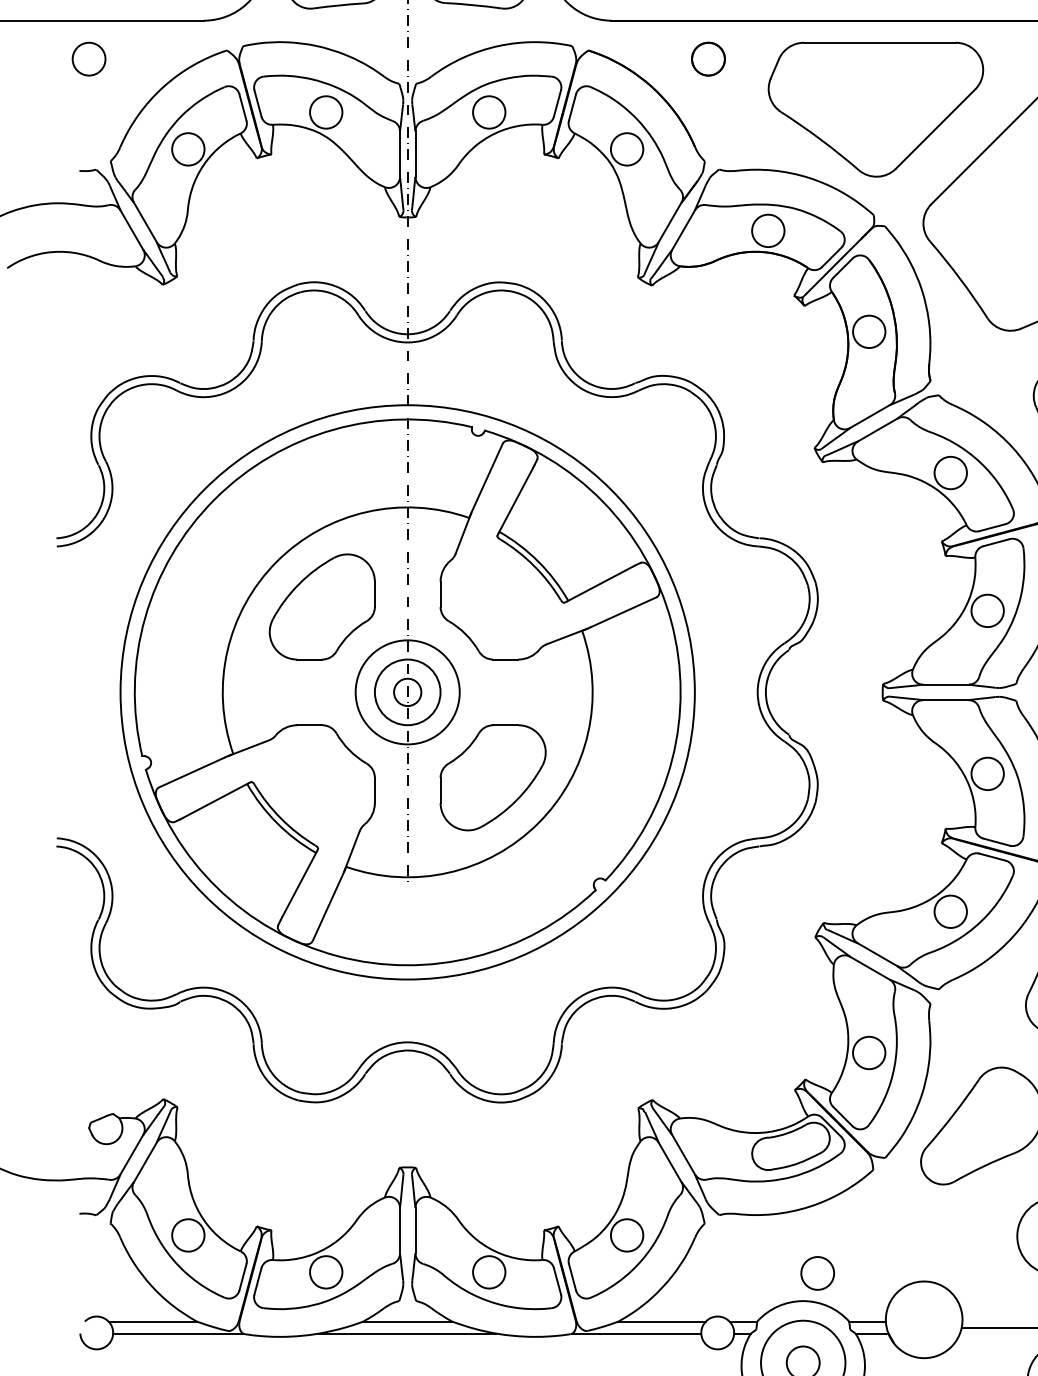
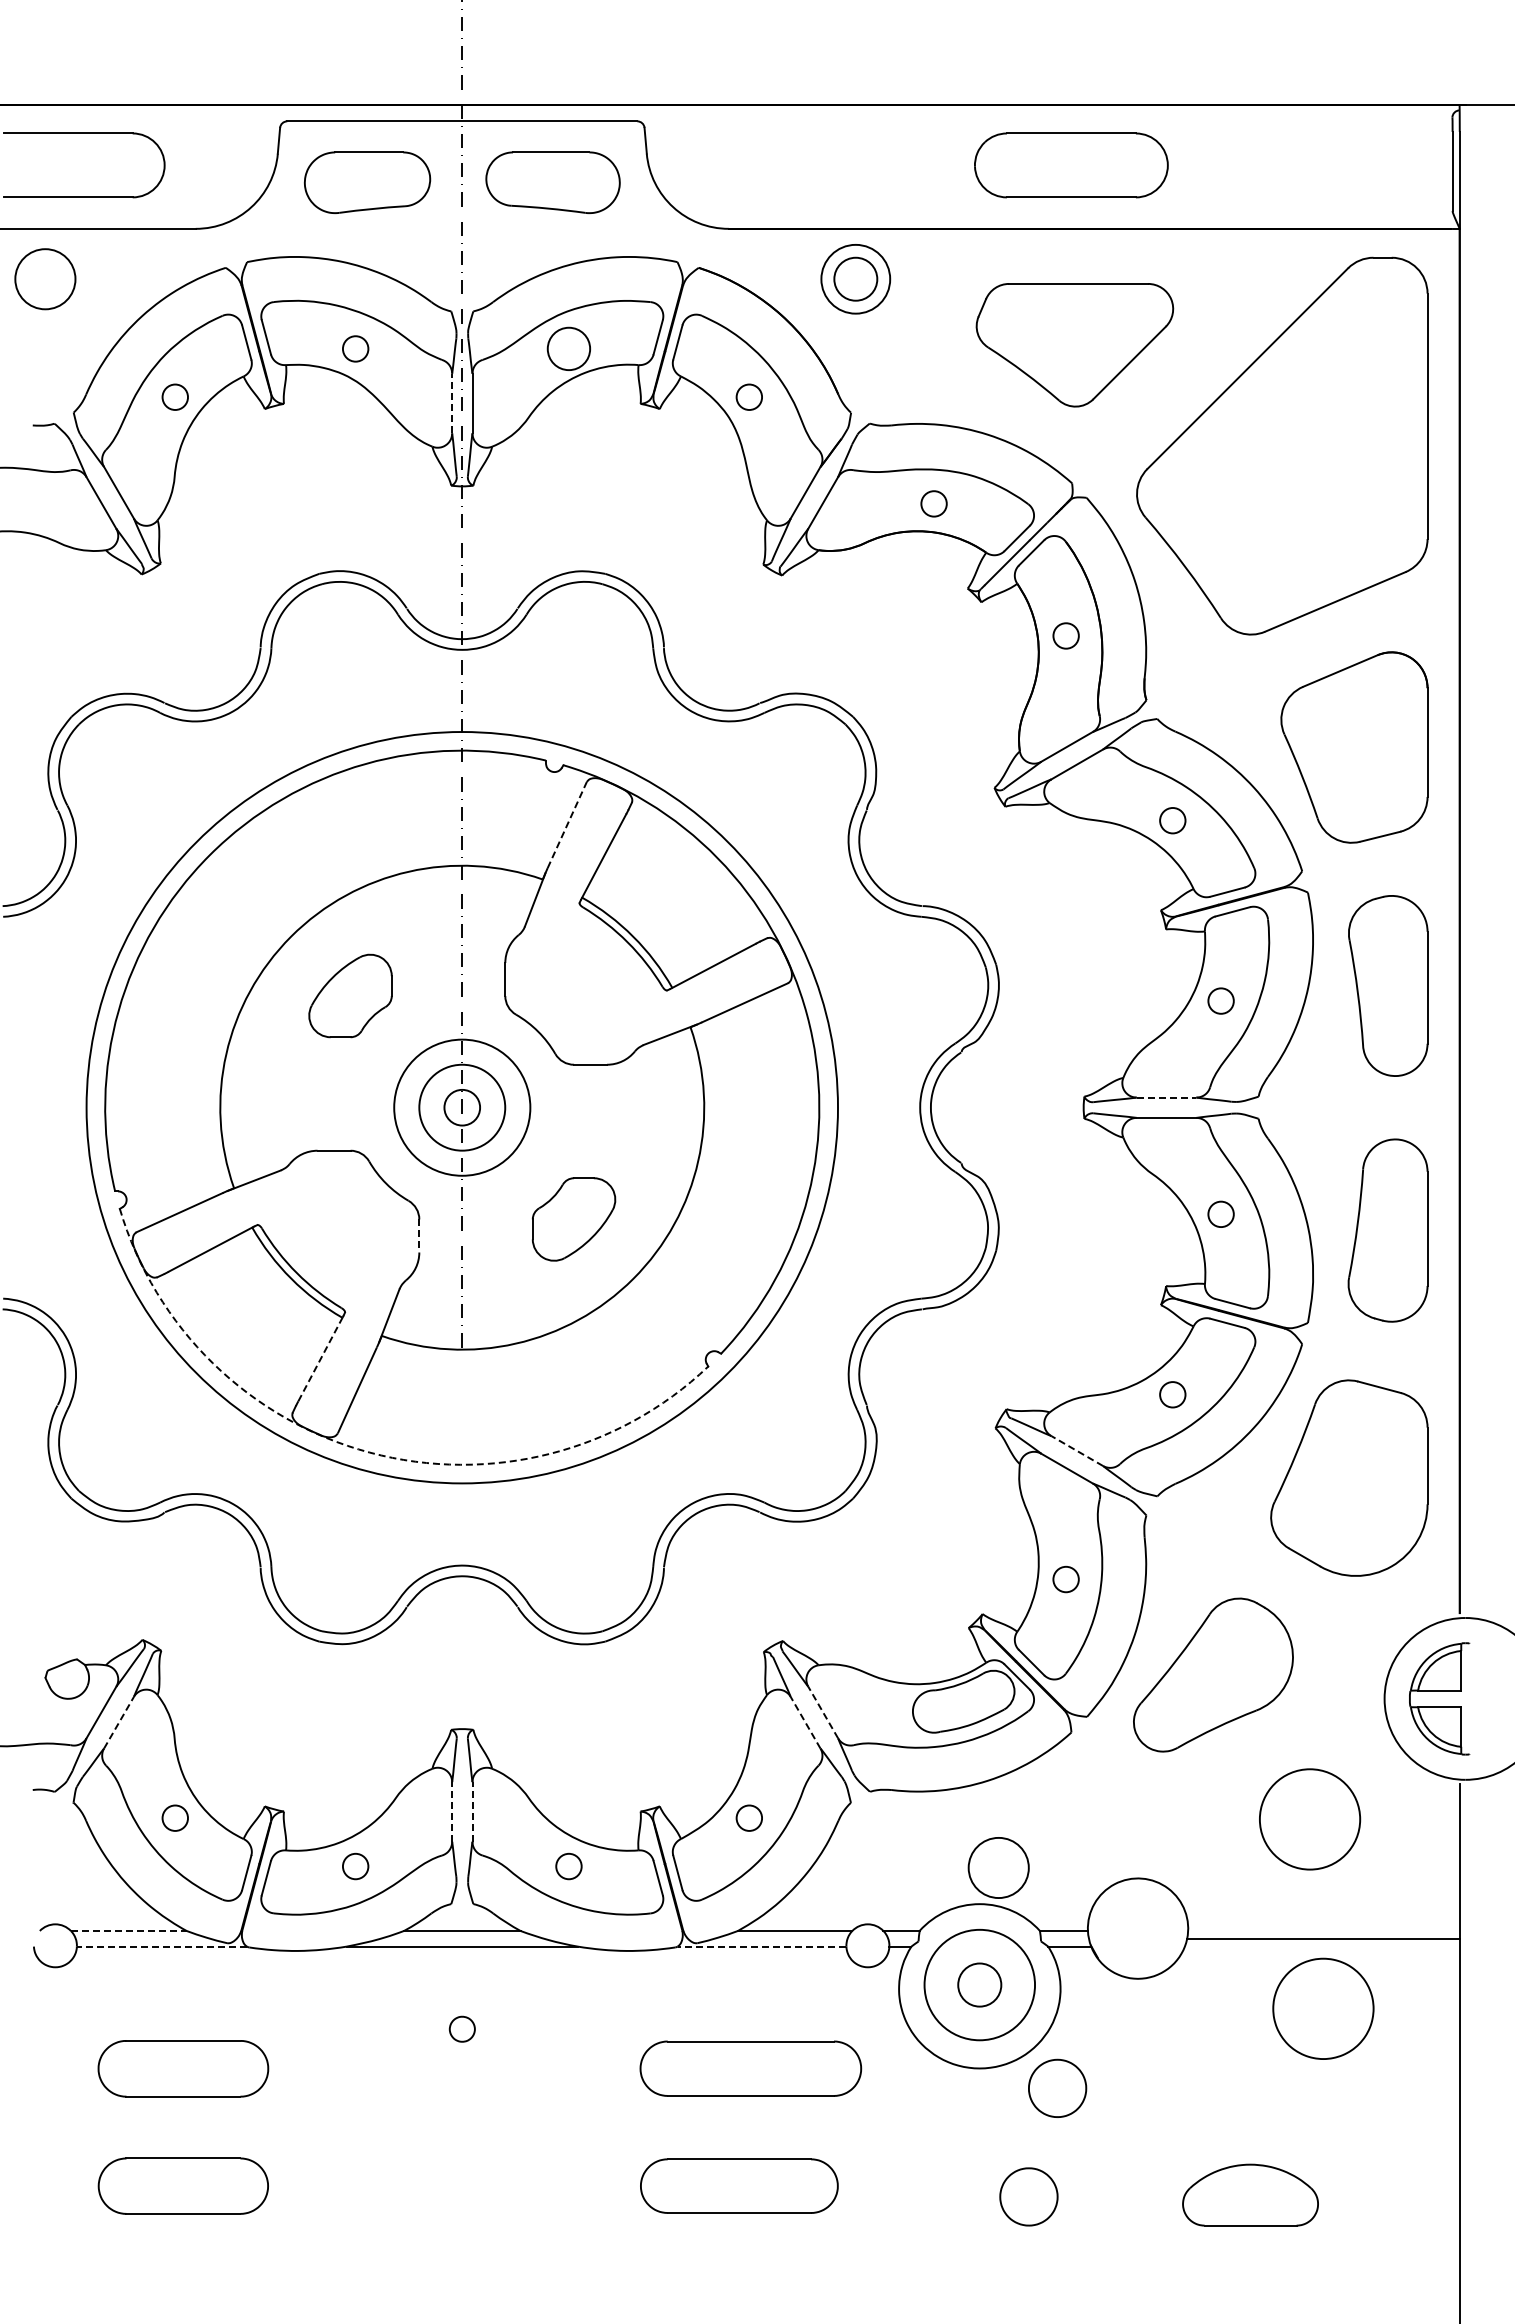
circle: (88, 58) -> (44, 278), size x1.4
circle: (708, 58) -> (855, 278), size x1.6
part: (875, 109) -> (1074, 344), size x0.7
circle: (326, 112) -> (355, 348), size x0.6
circle: (188, 149) -> (175, 397), size x0.6
circle: (627, 149) -> (749, 397), size x0.6
line: (400, 154) -> (452, 403), solid -> dashed
circle: (767, 230) -> (933, 503), size x0.6
circle: (868, 331) -> (1065, 635), size x0.6
circle: (950, 472) -> (1172, 820), size x0.6
line: (488, 475) -> (567, 824), solid -> dashed
part: (322, 606) -> (350, 995), size x0.6
circle: (987, 610) -> (1220, 1000), size x0.6
line: (945, 684) -> (1166, 1097), solid -> dashed
circle: (987, 774) -> (1220, 1214), size x0.6
part: (492, 777) -> (573, 1219), size x0.6
line: (375, 790) -> (419, 1235), solid -> dashed
line: (299, 884) -> (320, 1359), solid -> dashed
circle: (950, 911) -> (1172, 1394), size x0.6
arc: (336, 955) -> (369, 1452), solid -> dashed
line: (877, 955) -> (1077, 1451), solid -> dashed
circle: (868, 1052) -> (1065, 1579), size x0.6
line: (683, 1154) -> (823, 1712), solid -> dashed
line: (145, 1162) -> (119, 1722), solid -> dashed
line: (670, 1162) -> (805, 1722), solid -> dashed
line: (400, 1230) -> (452, 1811), solid -> dashed
line: (415, 1230) -> (472, 1811), solid -> dashed
circle: (188, 1235) -> (175, 1818), size x0.6
circle: (627, 1235) -> (749, 1818), size x0.6
circle: (326, 1272) -> (355, 1866), size x0.6
circle: (488, 1272) -> (568, 1866), size x0.6
circle: (817, 1273) -> (998, 1867), size x1.4
line: (152, 1321) -> (128, 1930), solid -> dashed
line: (177, 1333) -> (161, 1946), solid -> dashed
line: (636, 1333) -> (761, 1946), solid -> dashed

